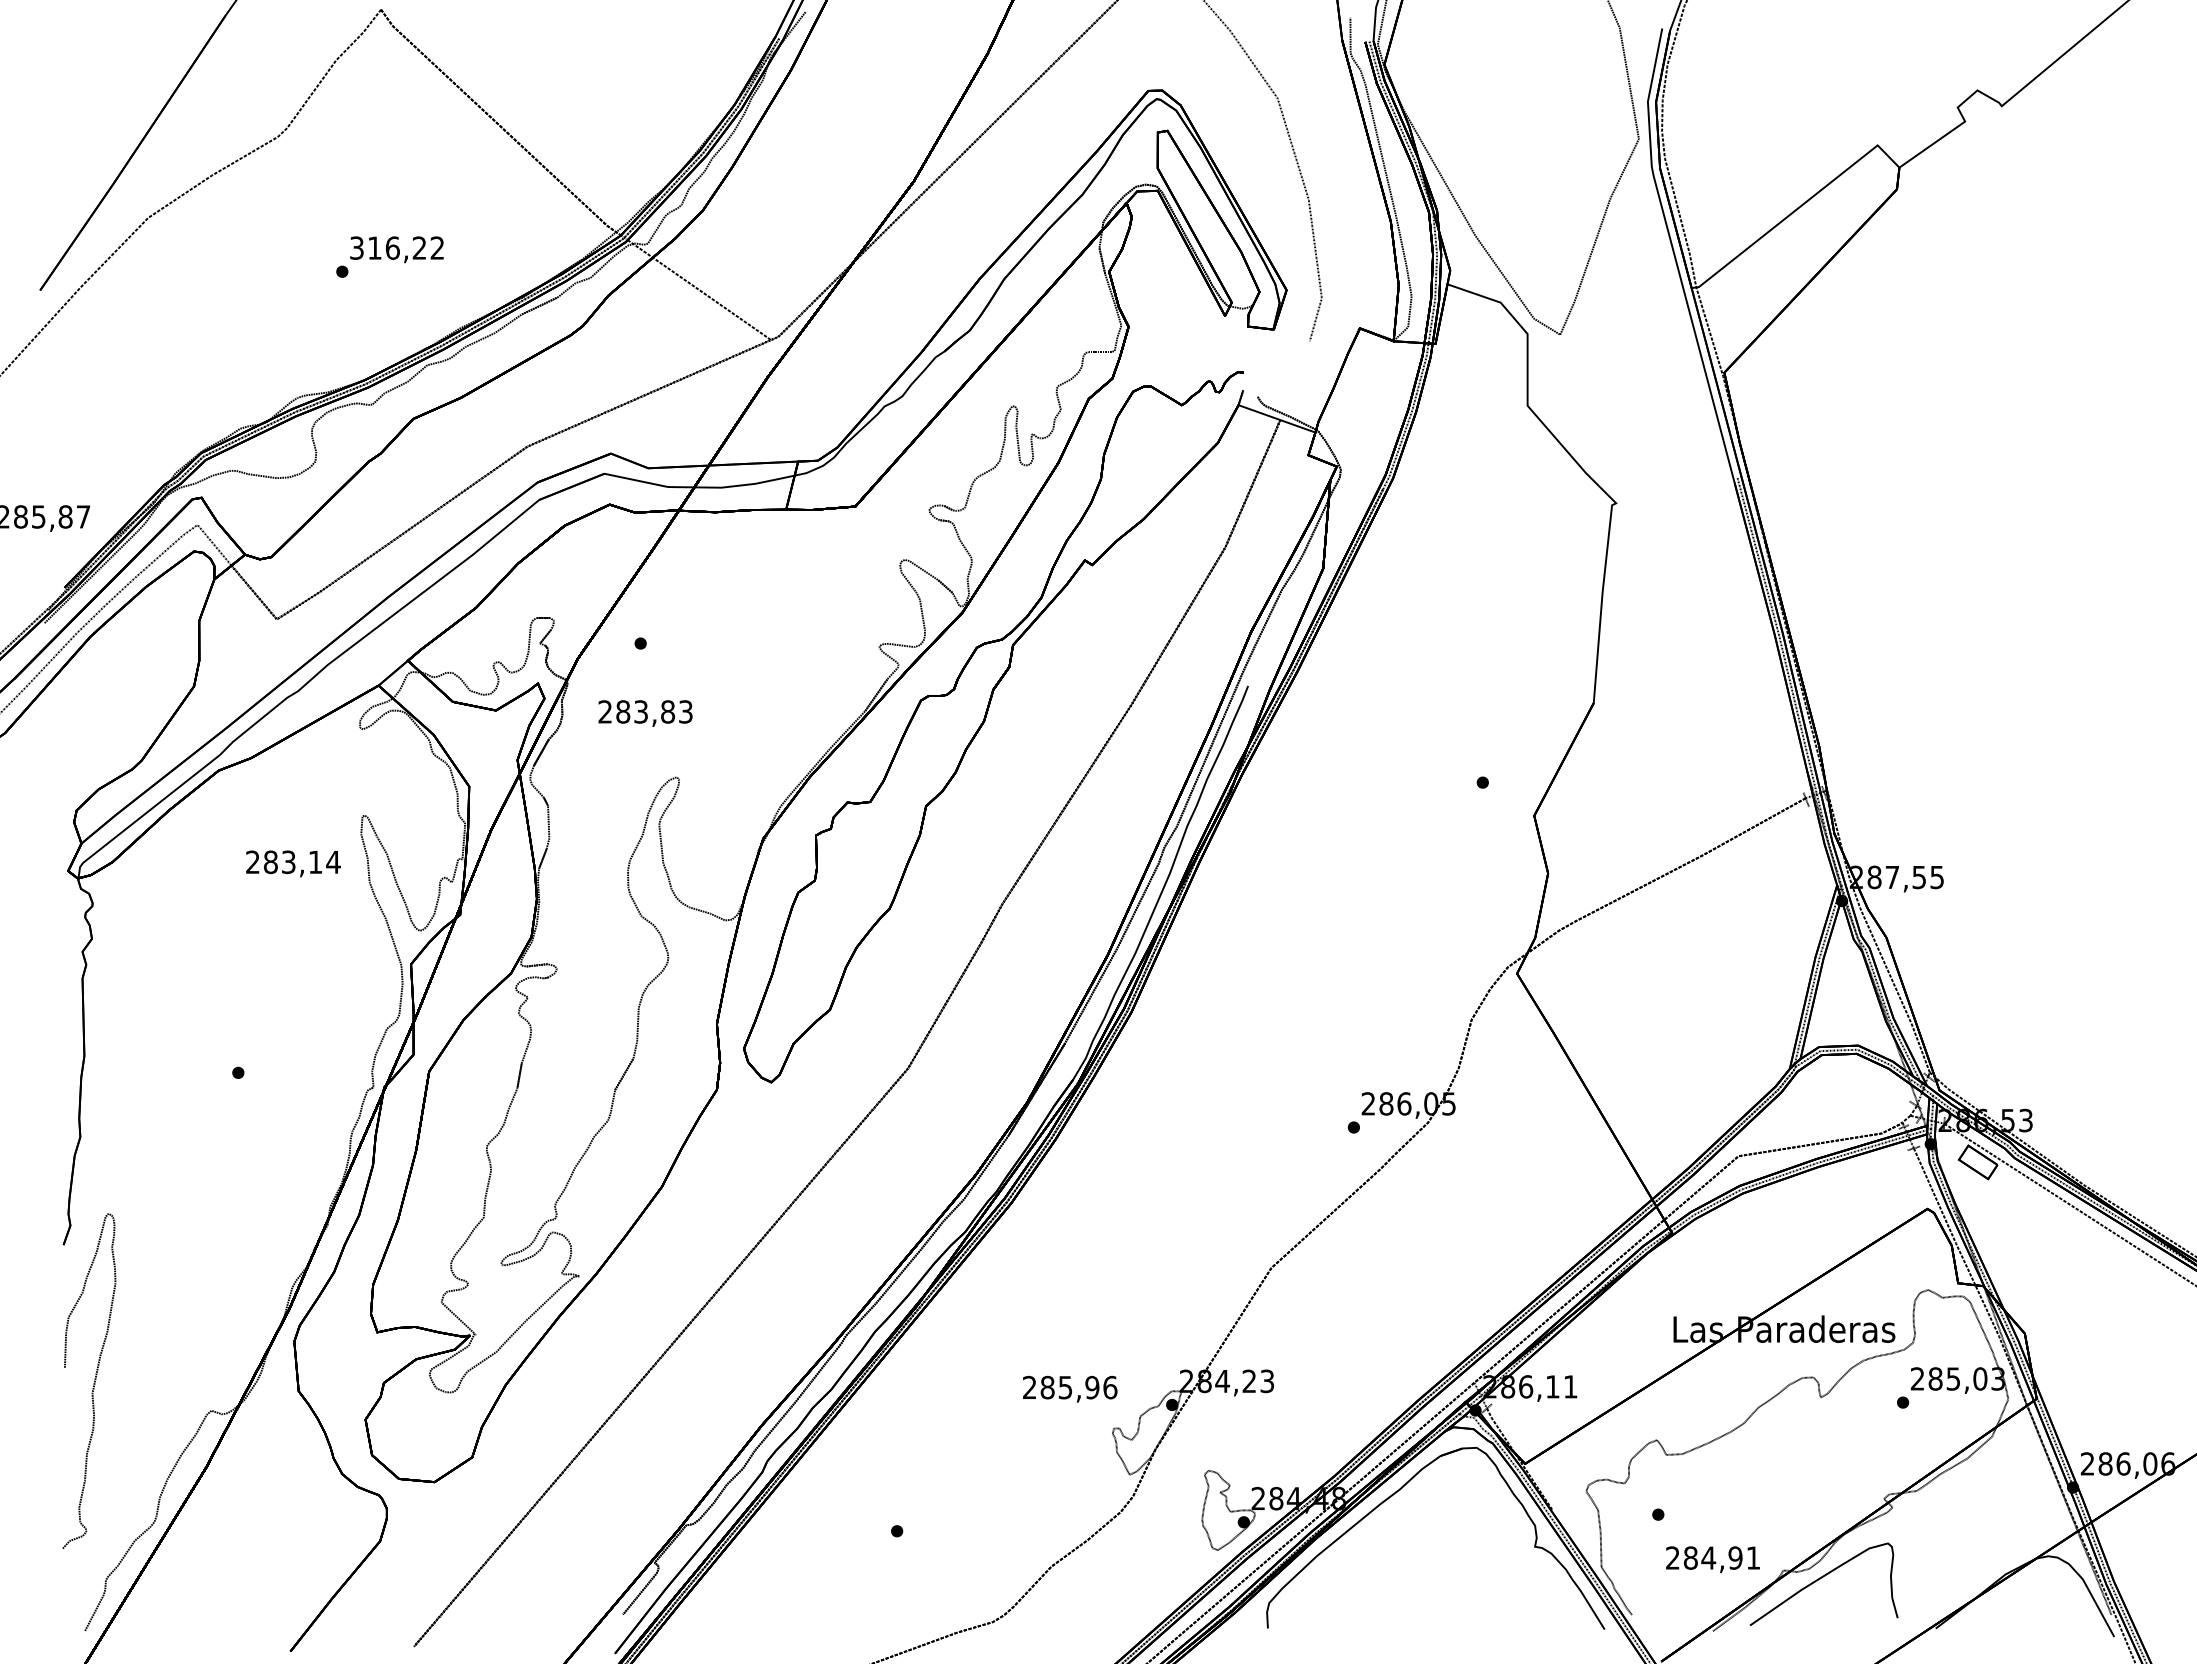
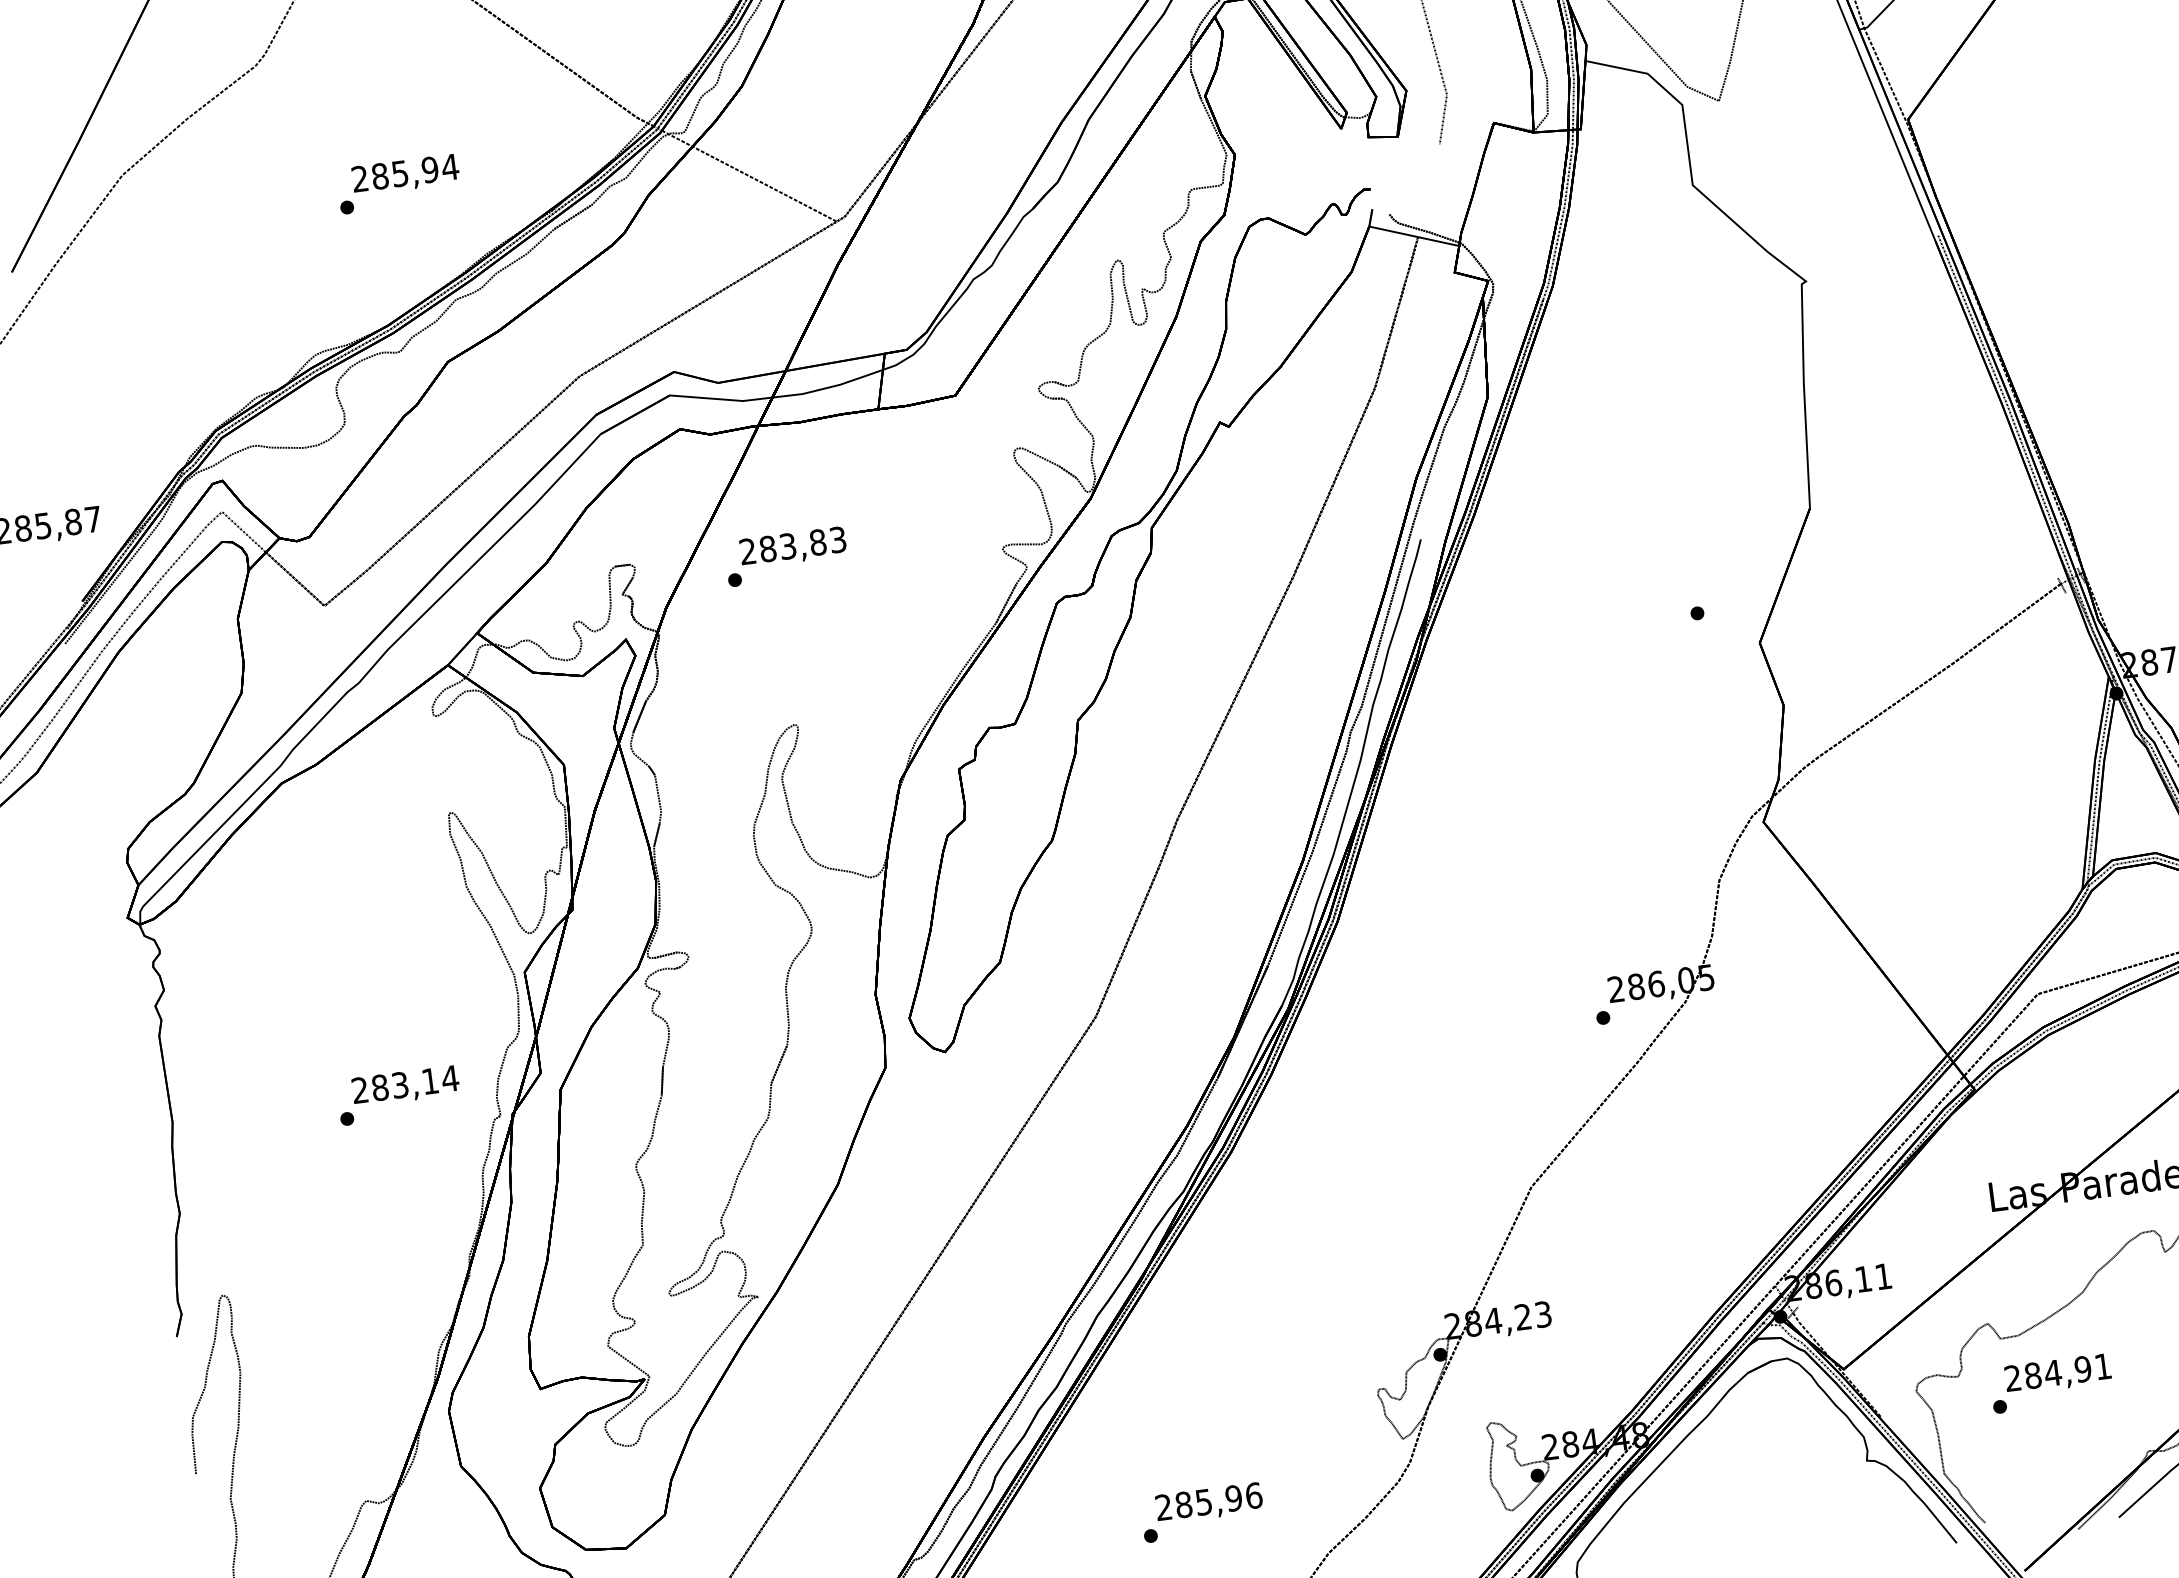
text: (397, 247) -> (405, 172), 316,22 -> 285,94
text: (645, 713) -> (793, 547), moved
text: (293, 863) -> (405, 1085), moved
text: (1070, 1388) -> (1209, 1502), moved
text: (1712, 1559) -> (2057, 1374), moved

